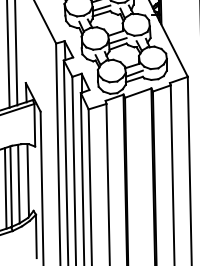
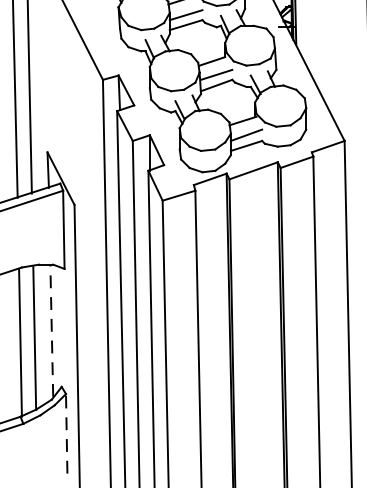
line: (28, 179) -> (52, 329), solid -> dashed
line: (5, 188) -> (10, 345), removed
line: (36, 236) -> (66, 433), solid -> dashed

